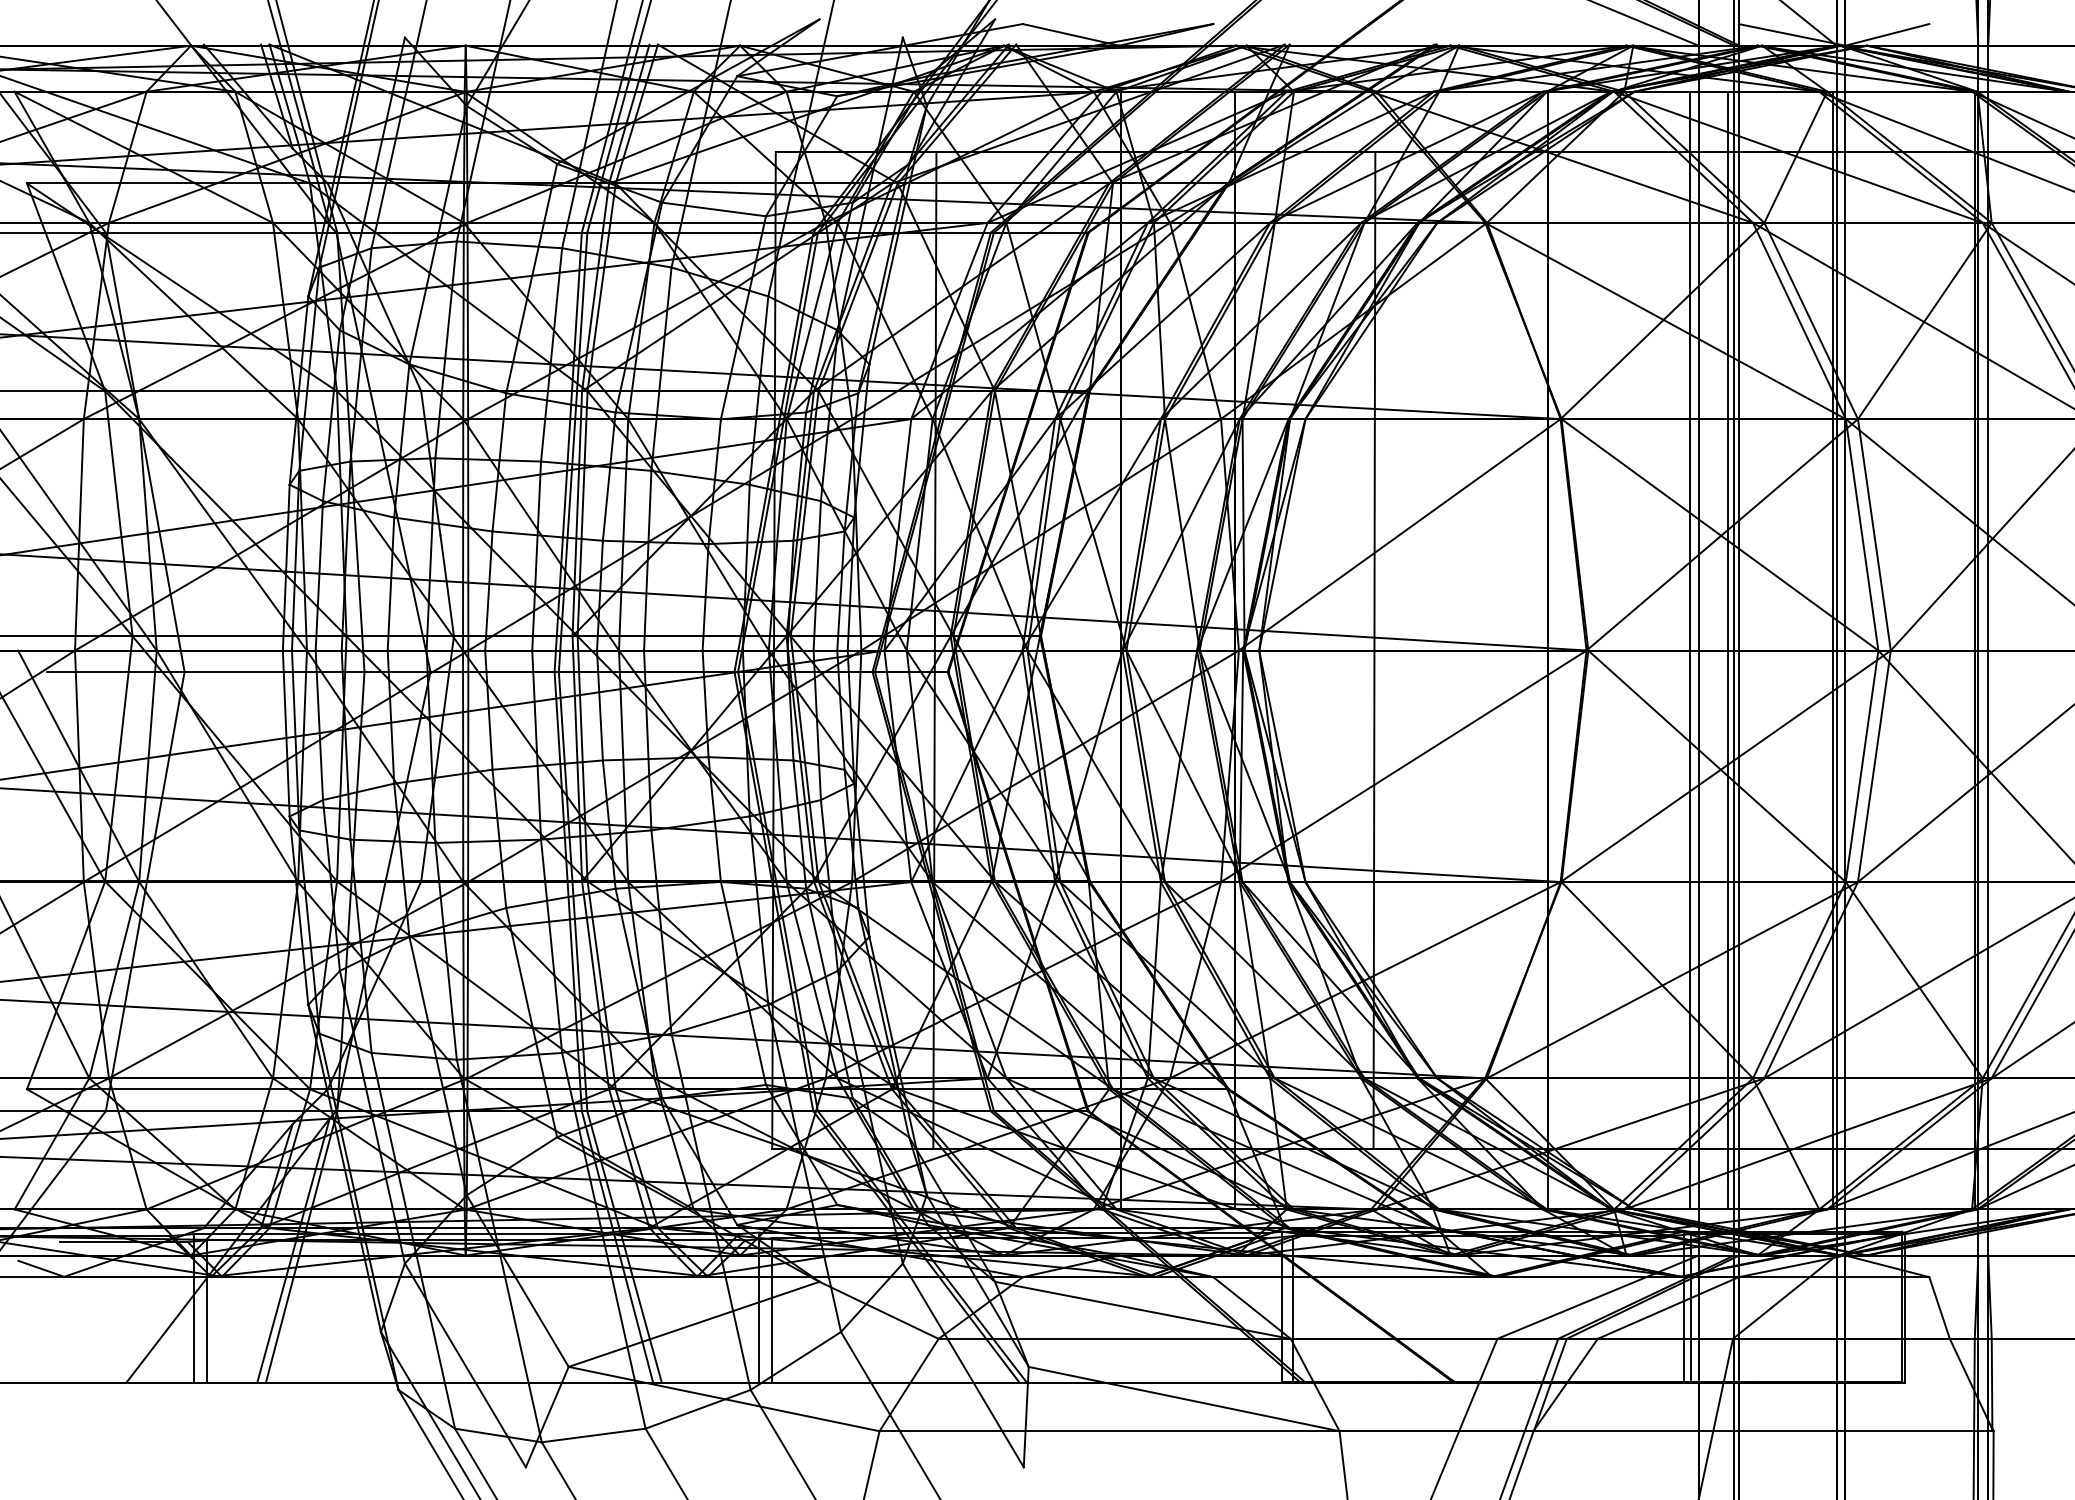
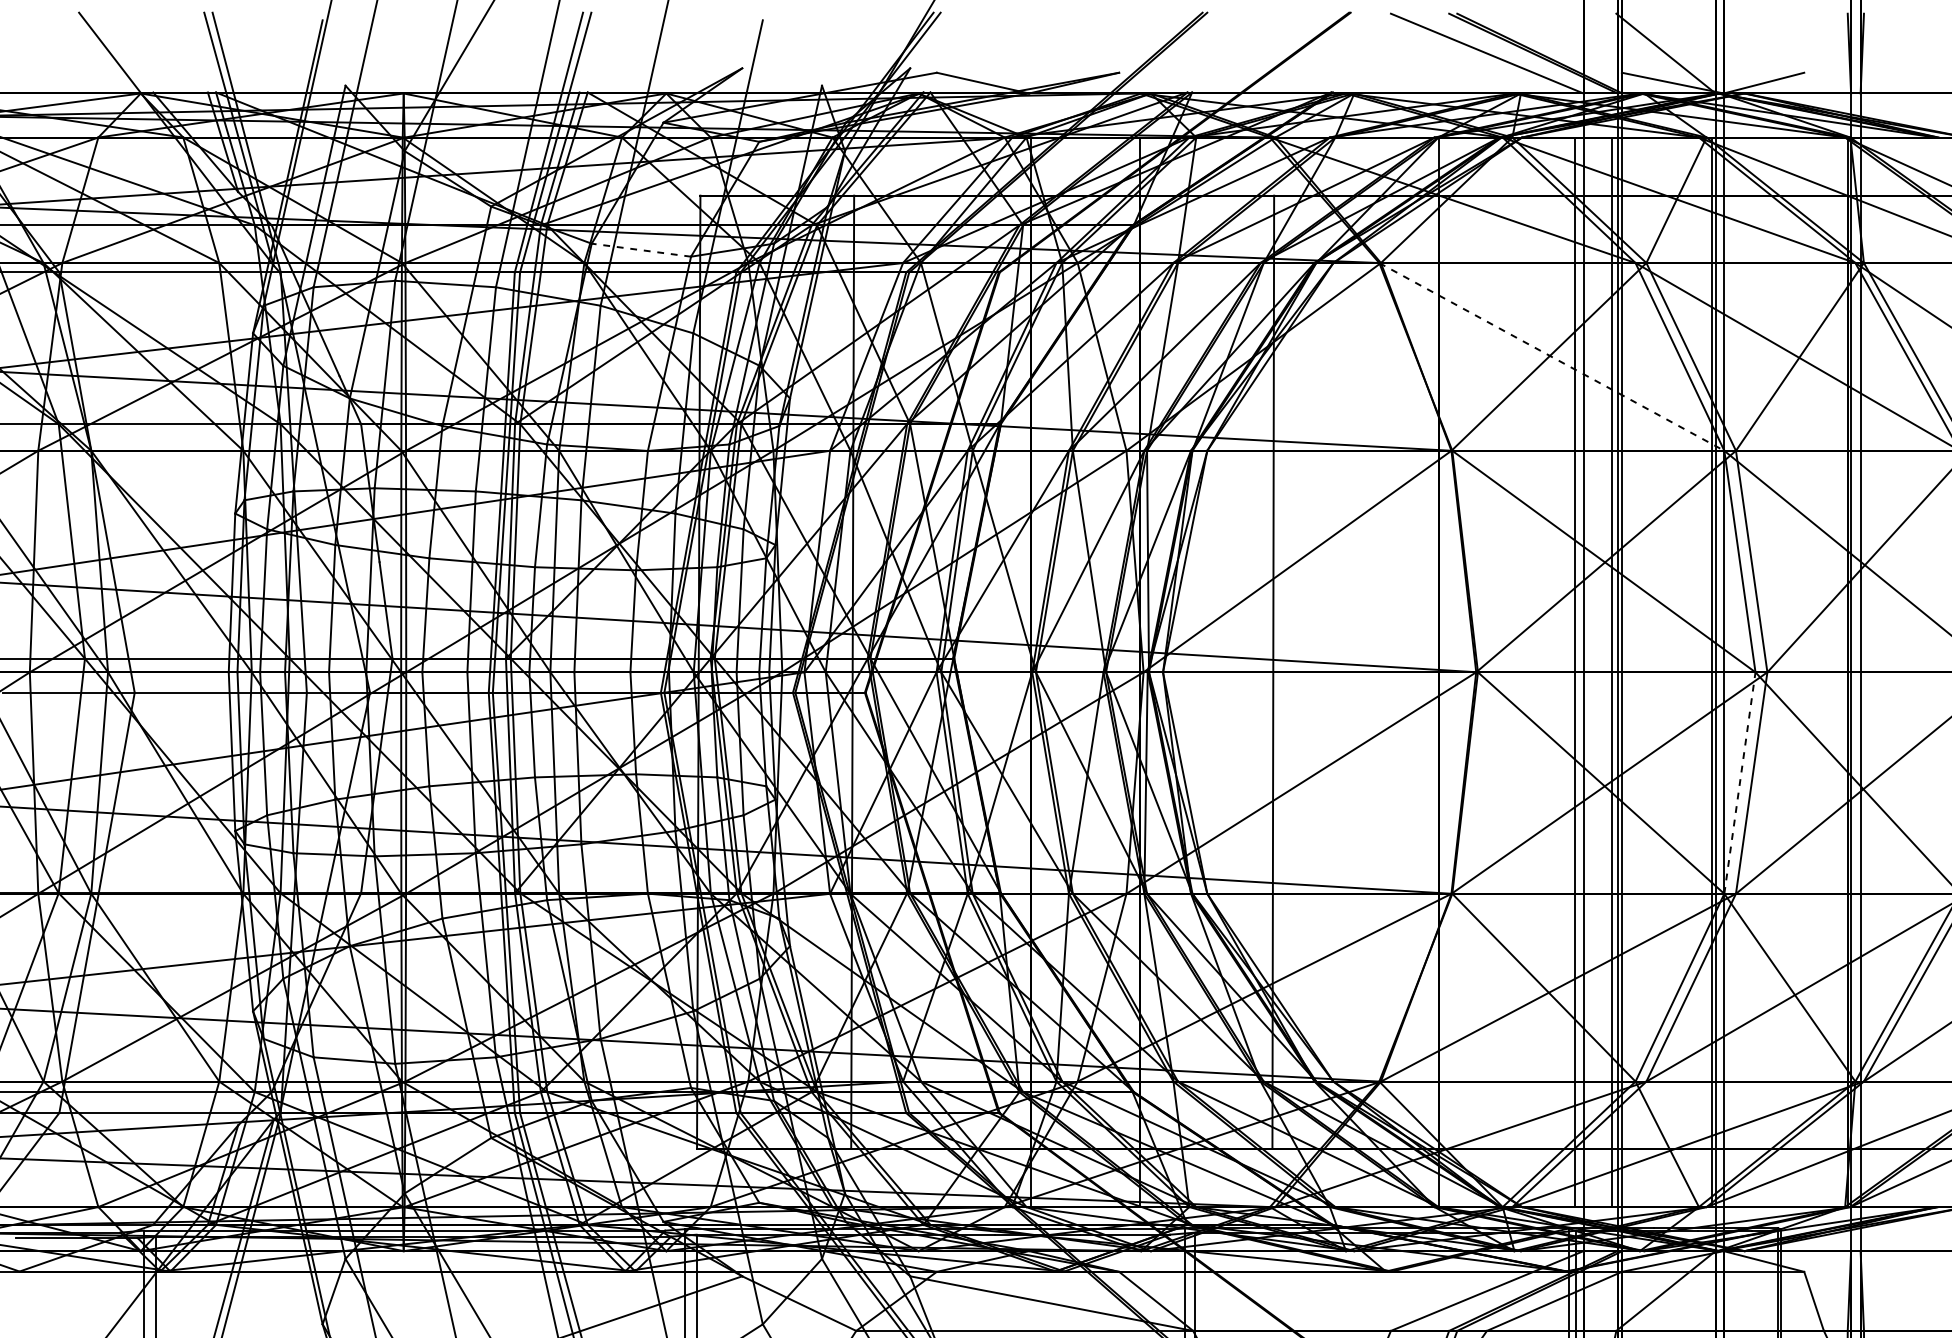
line: (713, 209) -> (640, 250), solid -> dashed
line: (1665, 321) -> (1551, 357), solid -> dashed
line: (1862, 766) -> (1740, 783), solid -> dashed

